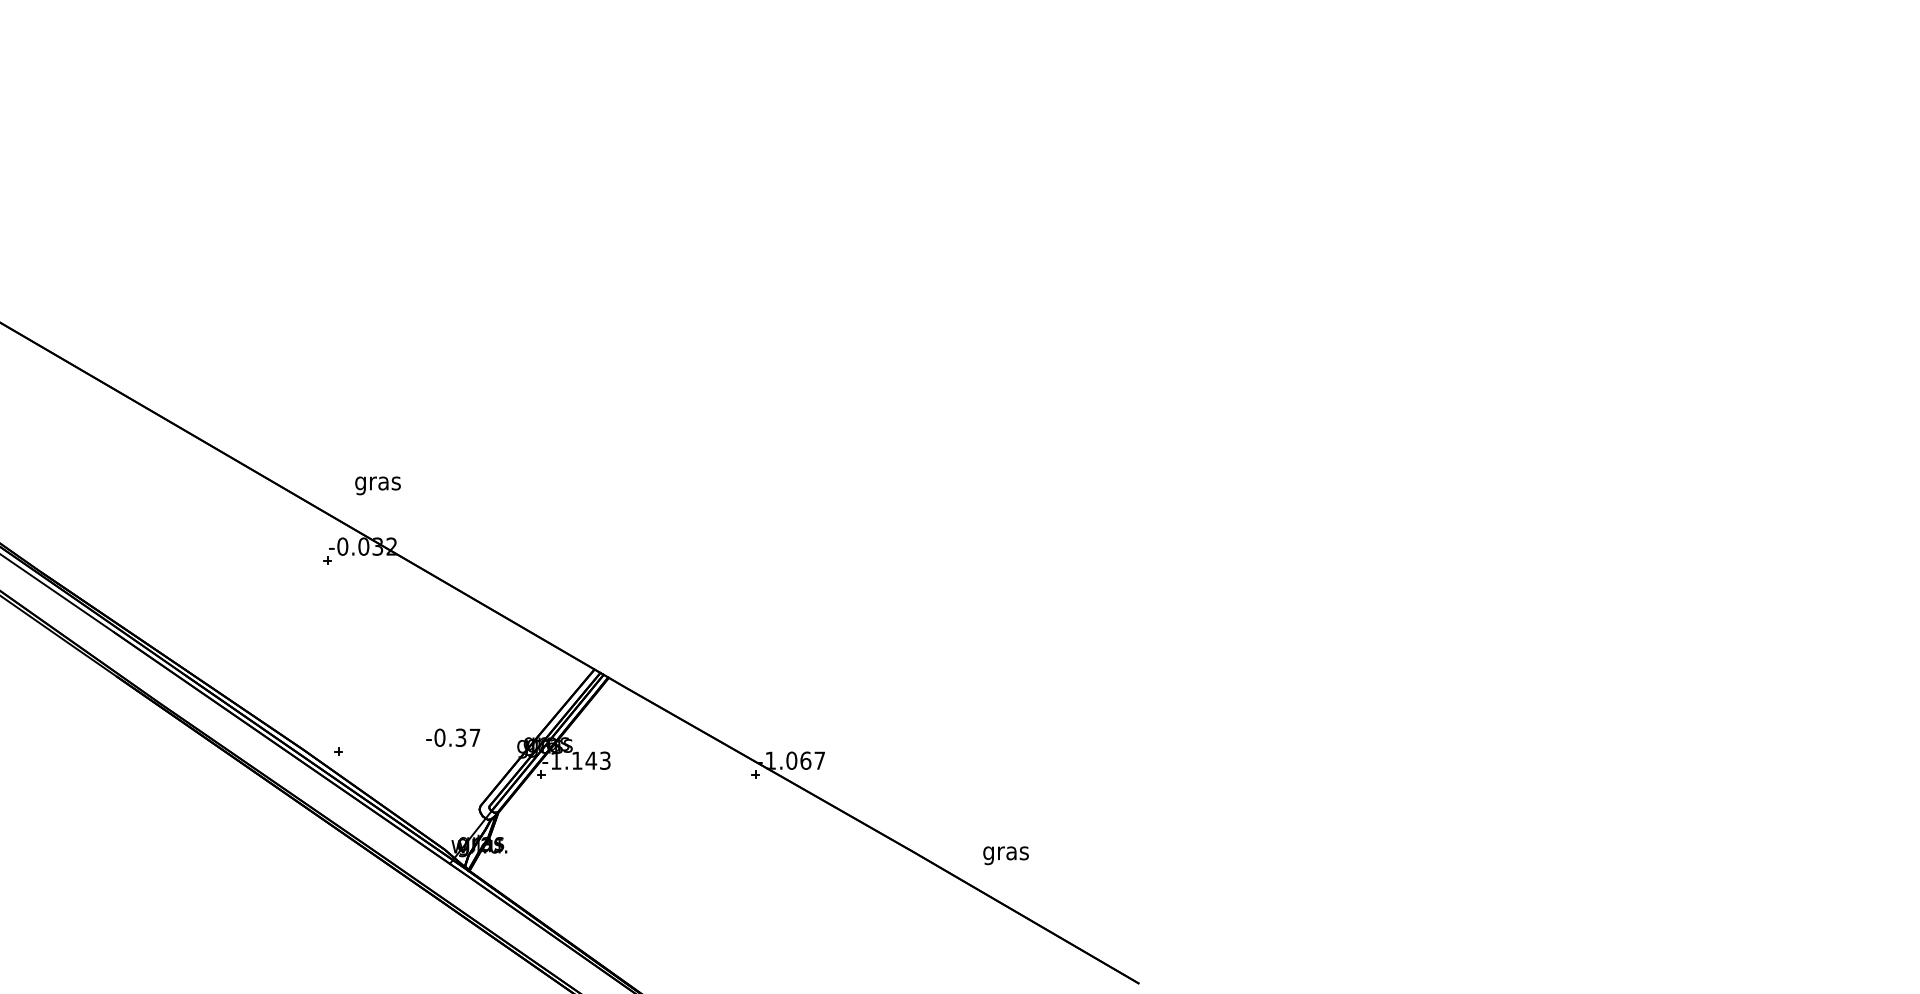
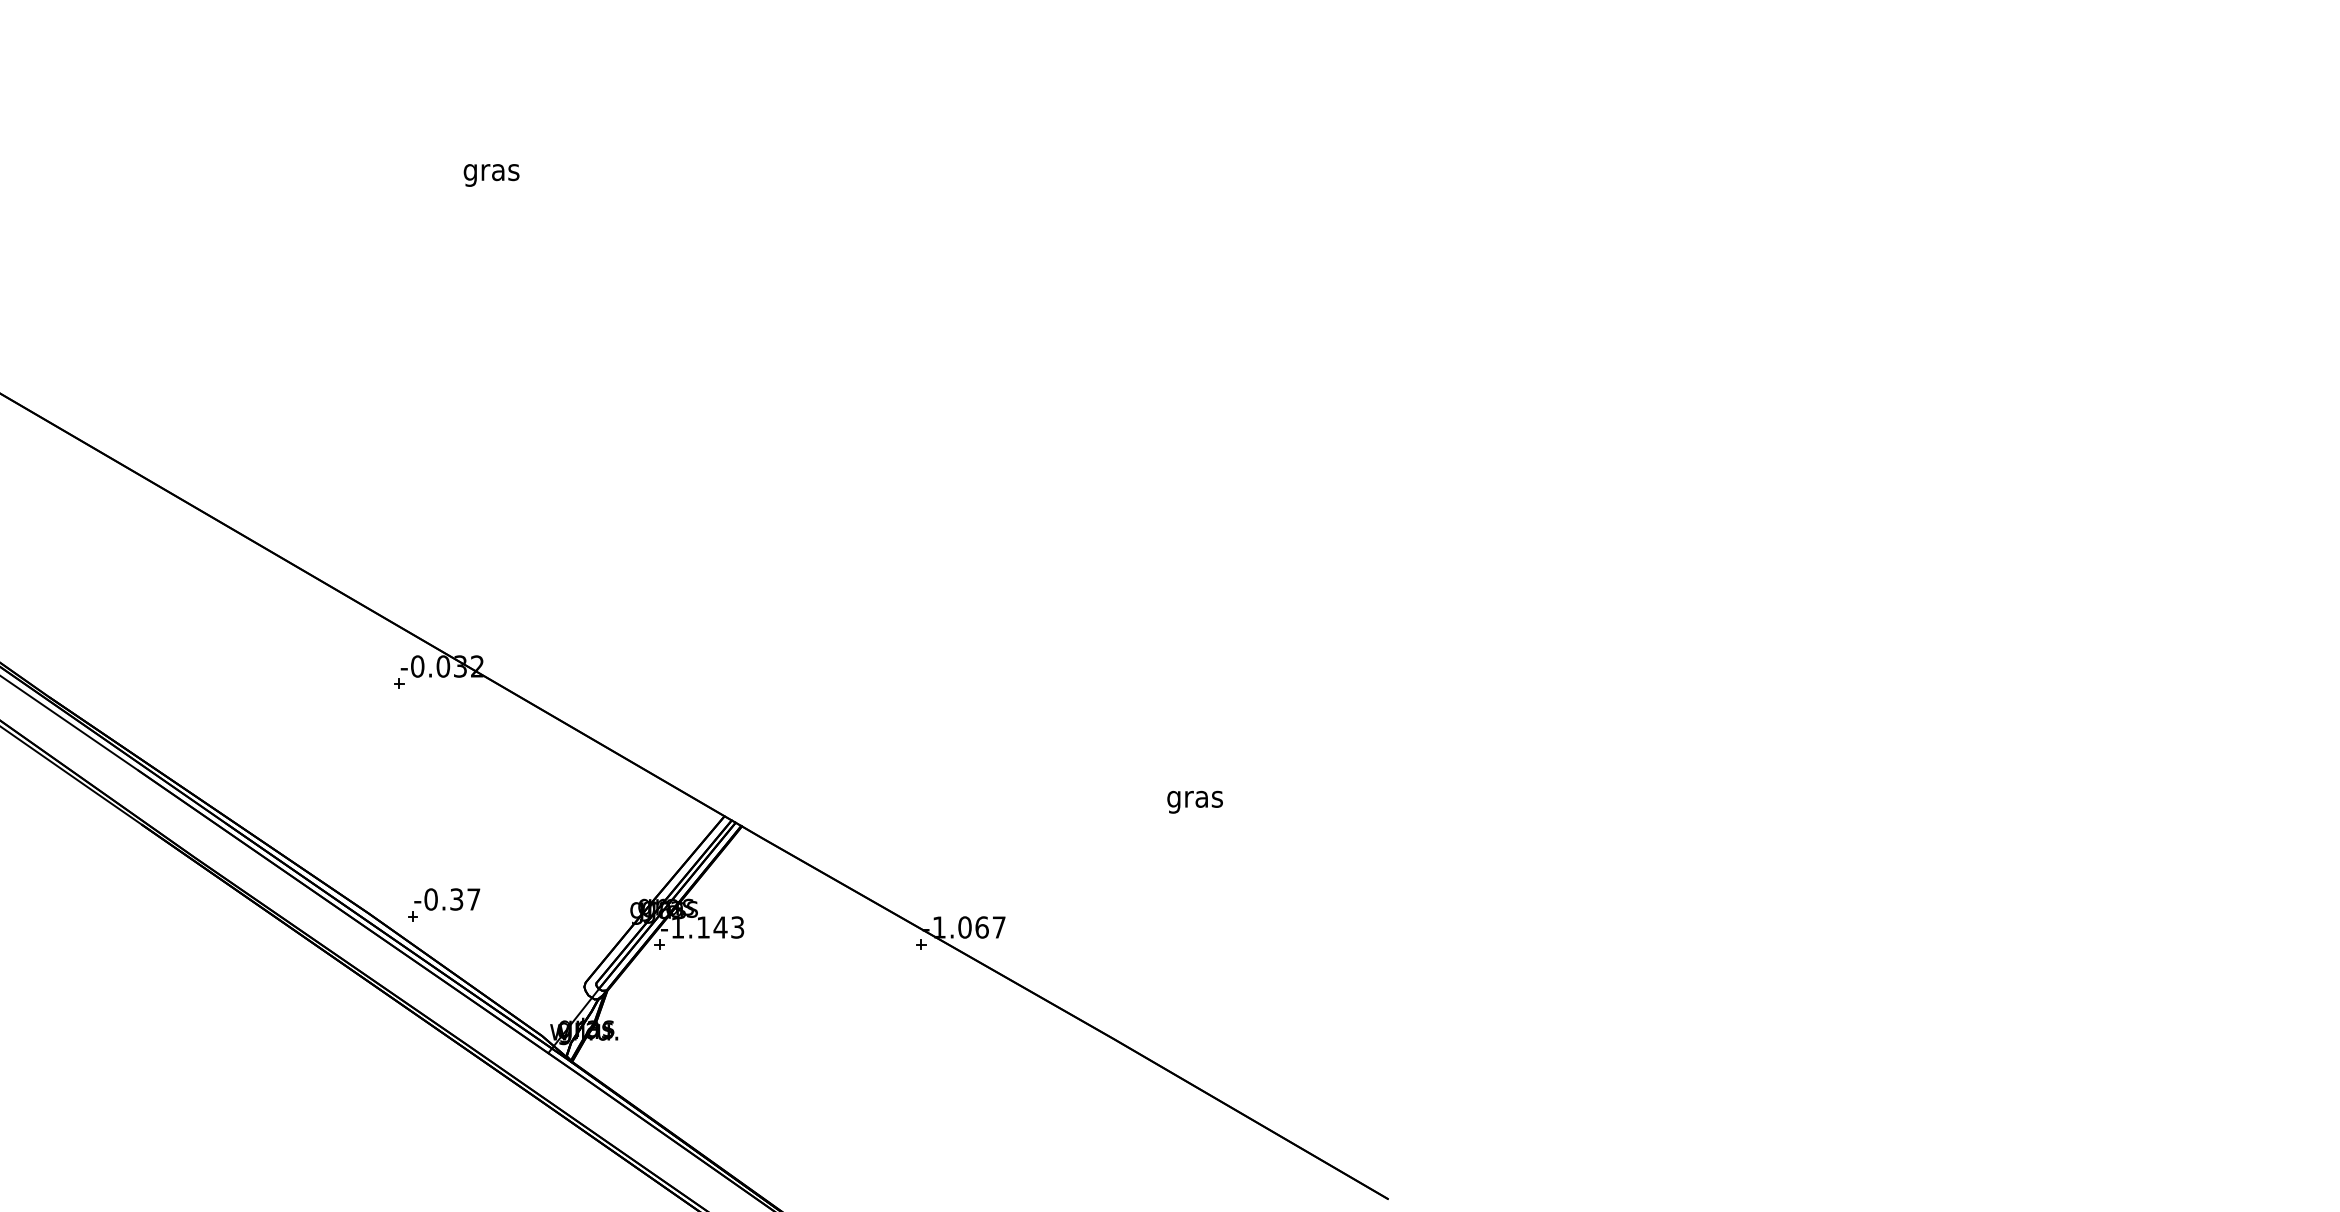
text: (377, 485) -> (491, 175), moved
text: (453, 737) -> (447, 899), moved
text: (1005, 855) -> (1194, 801), moved

